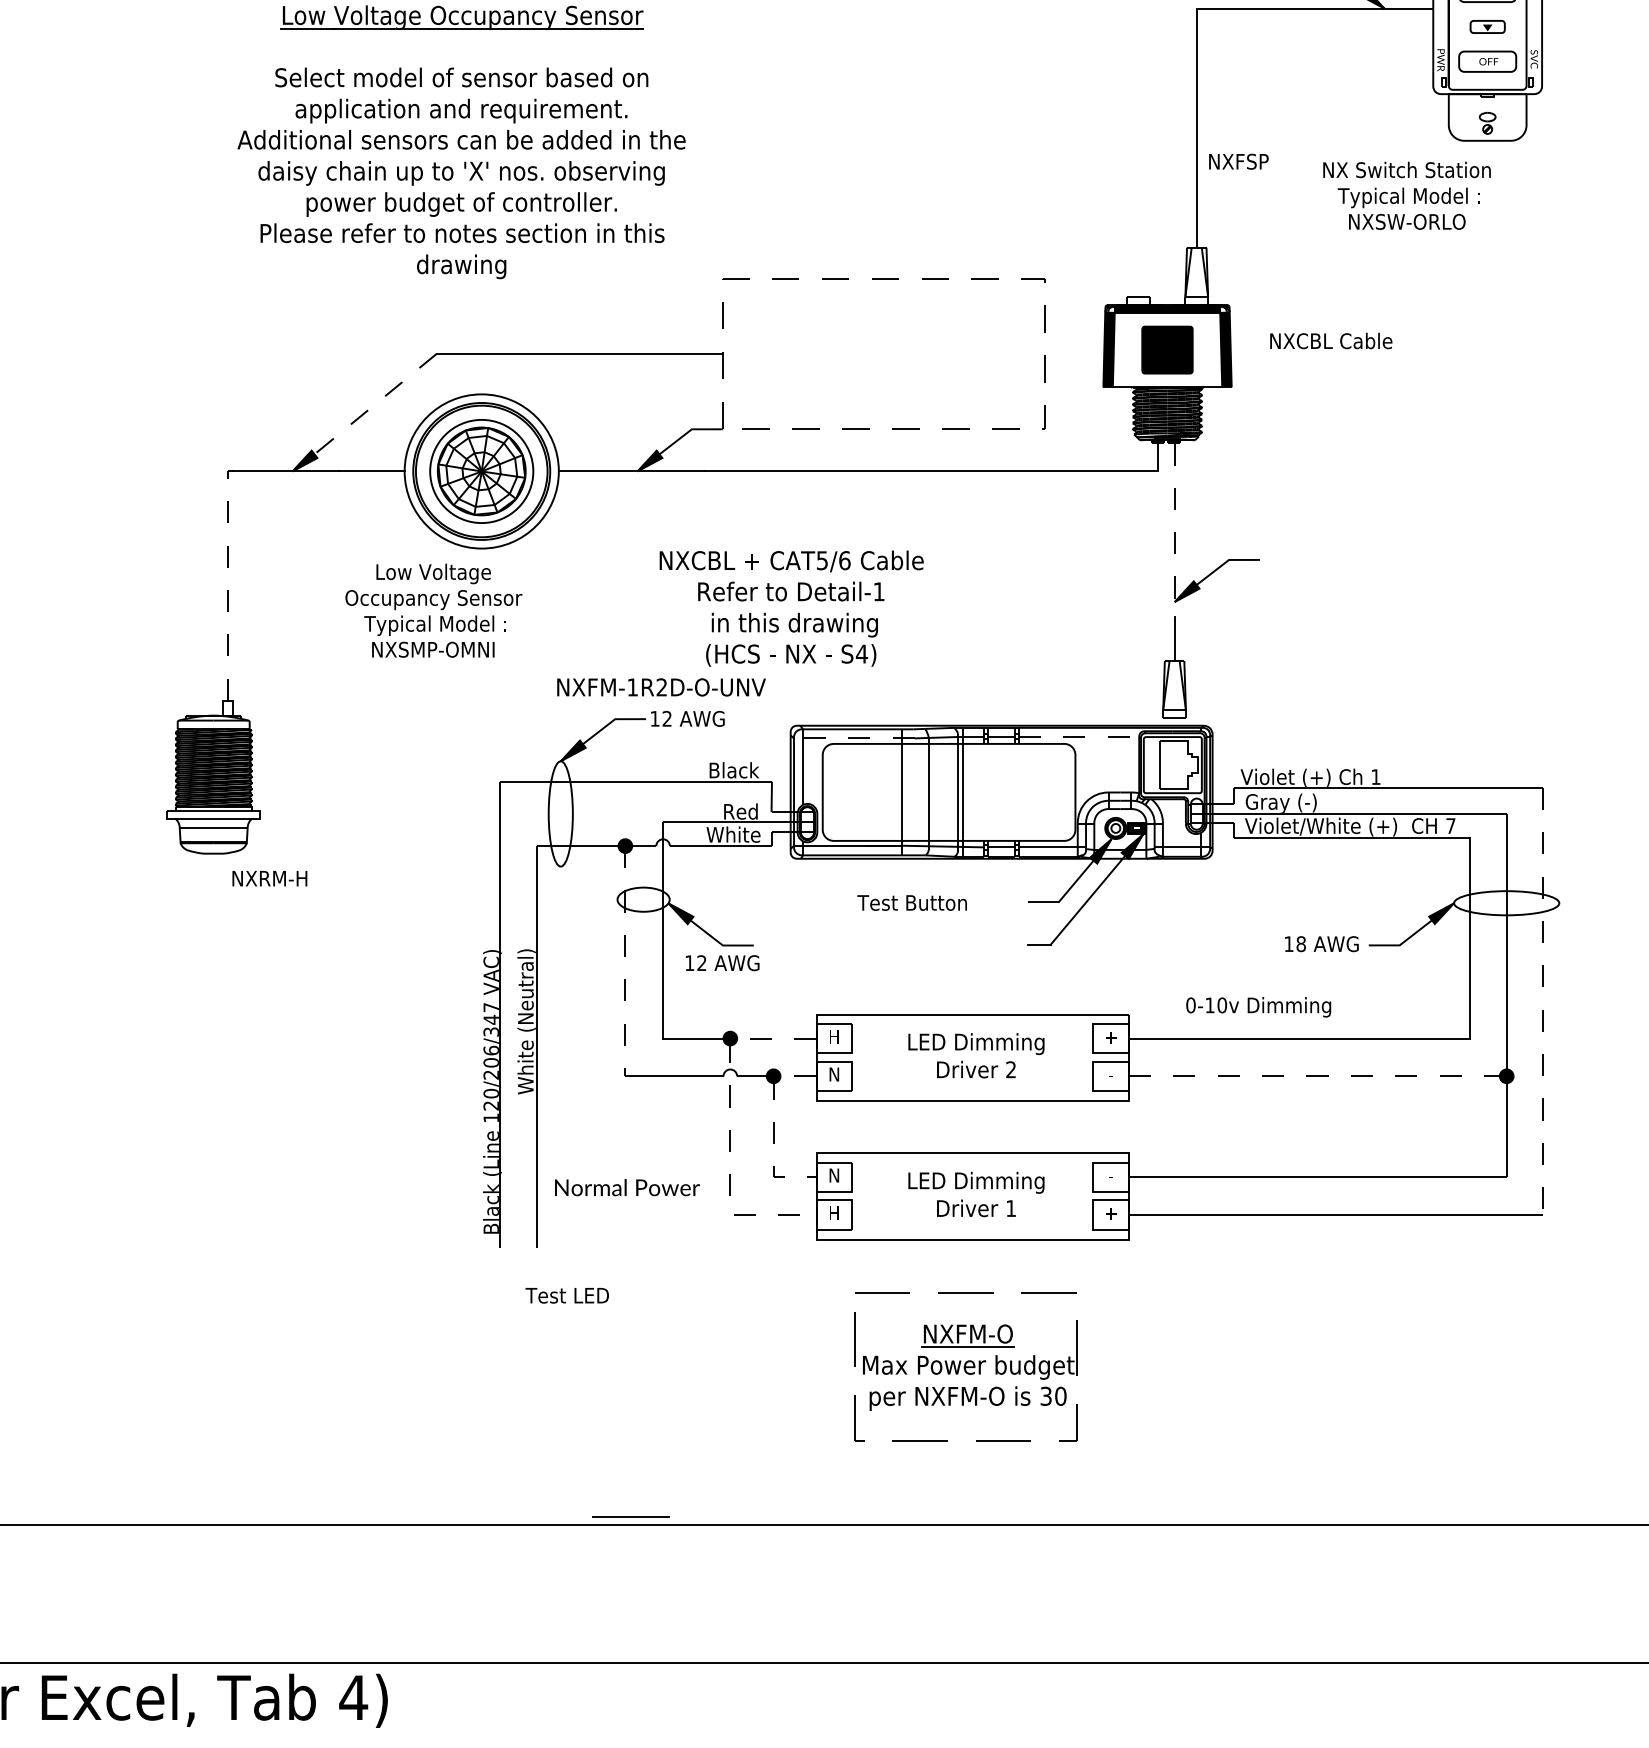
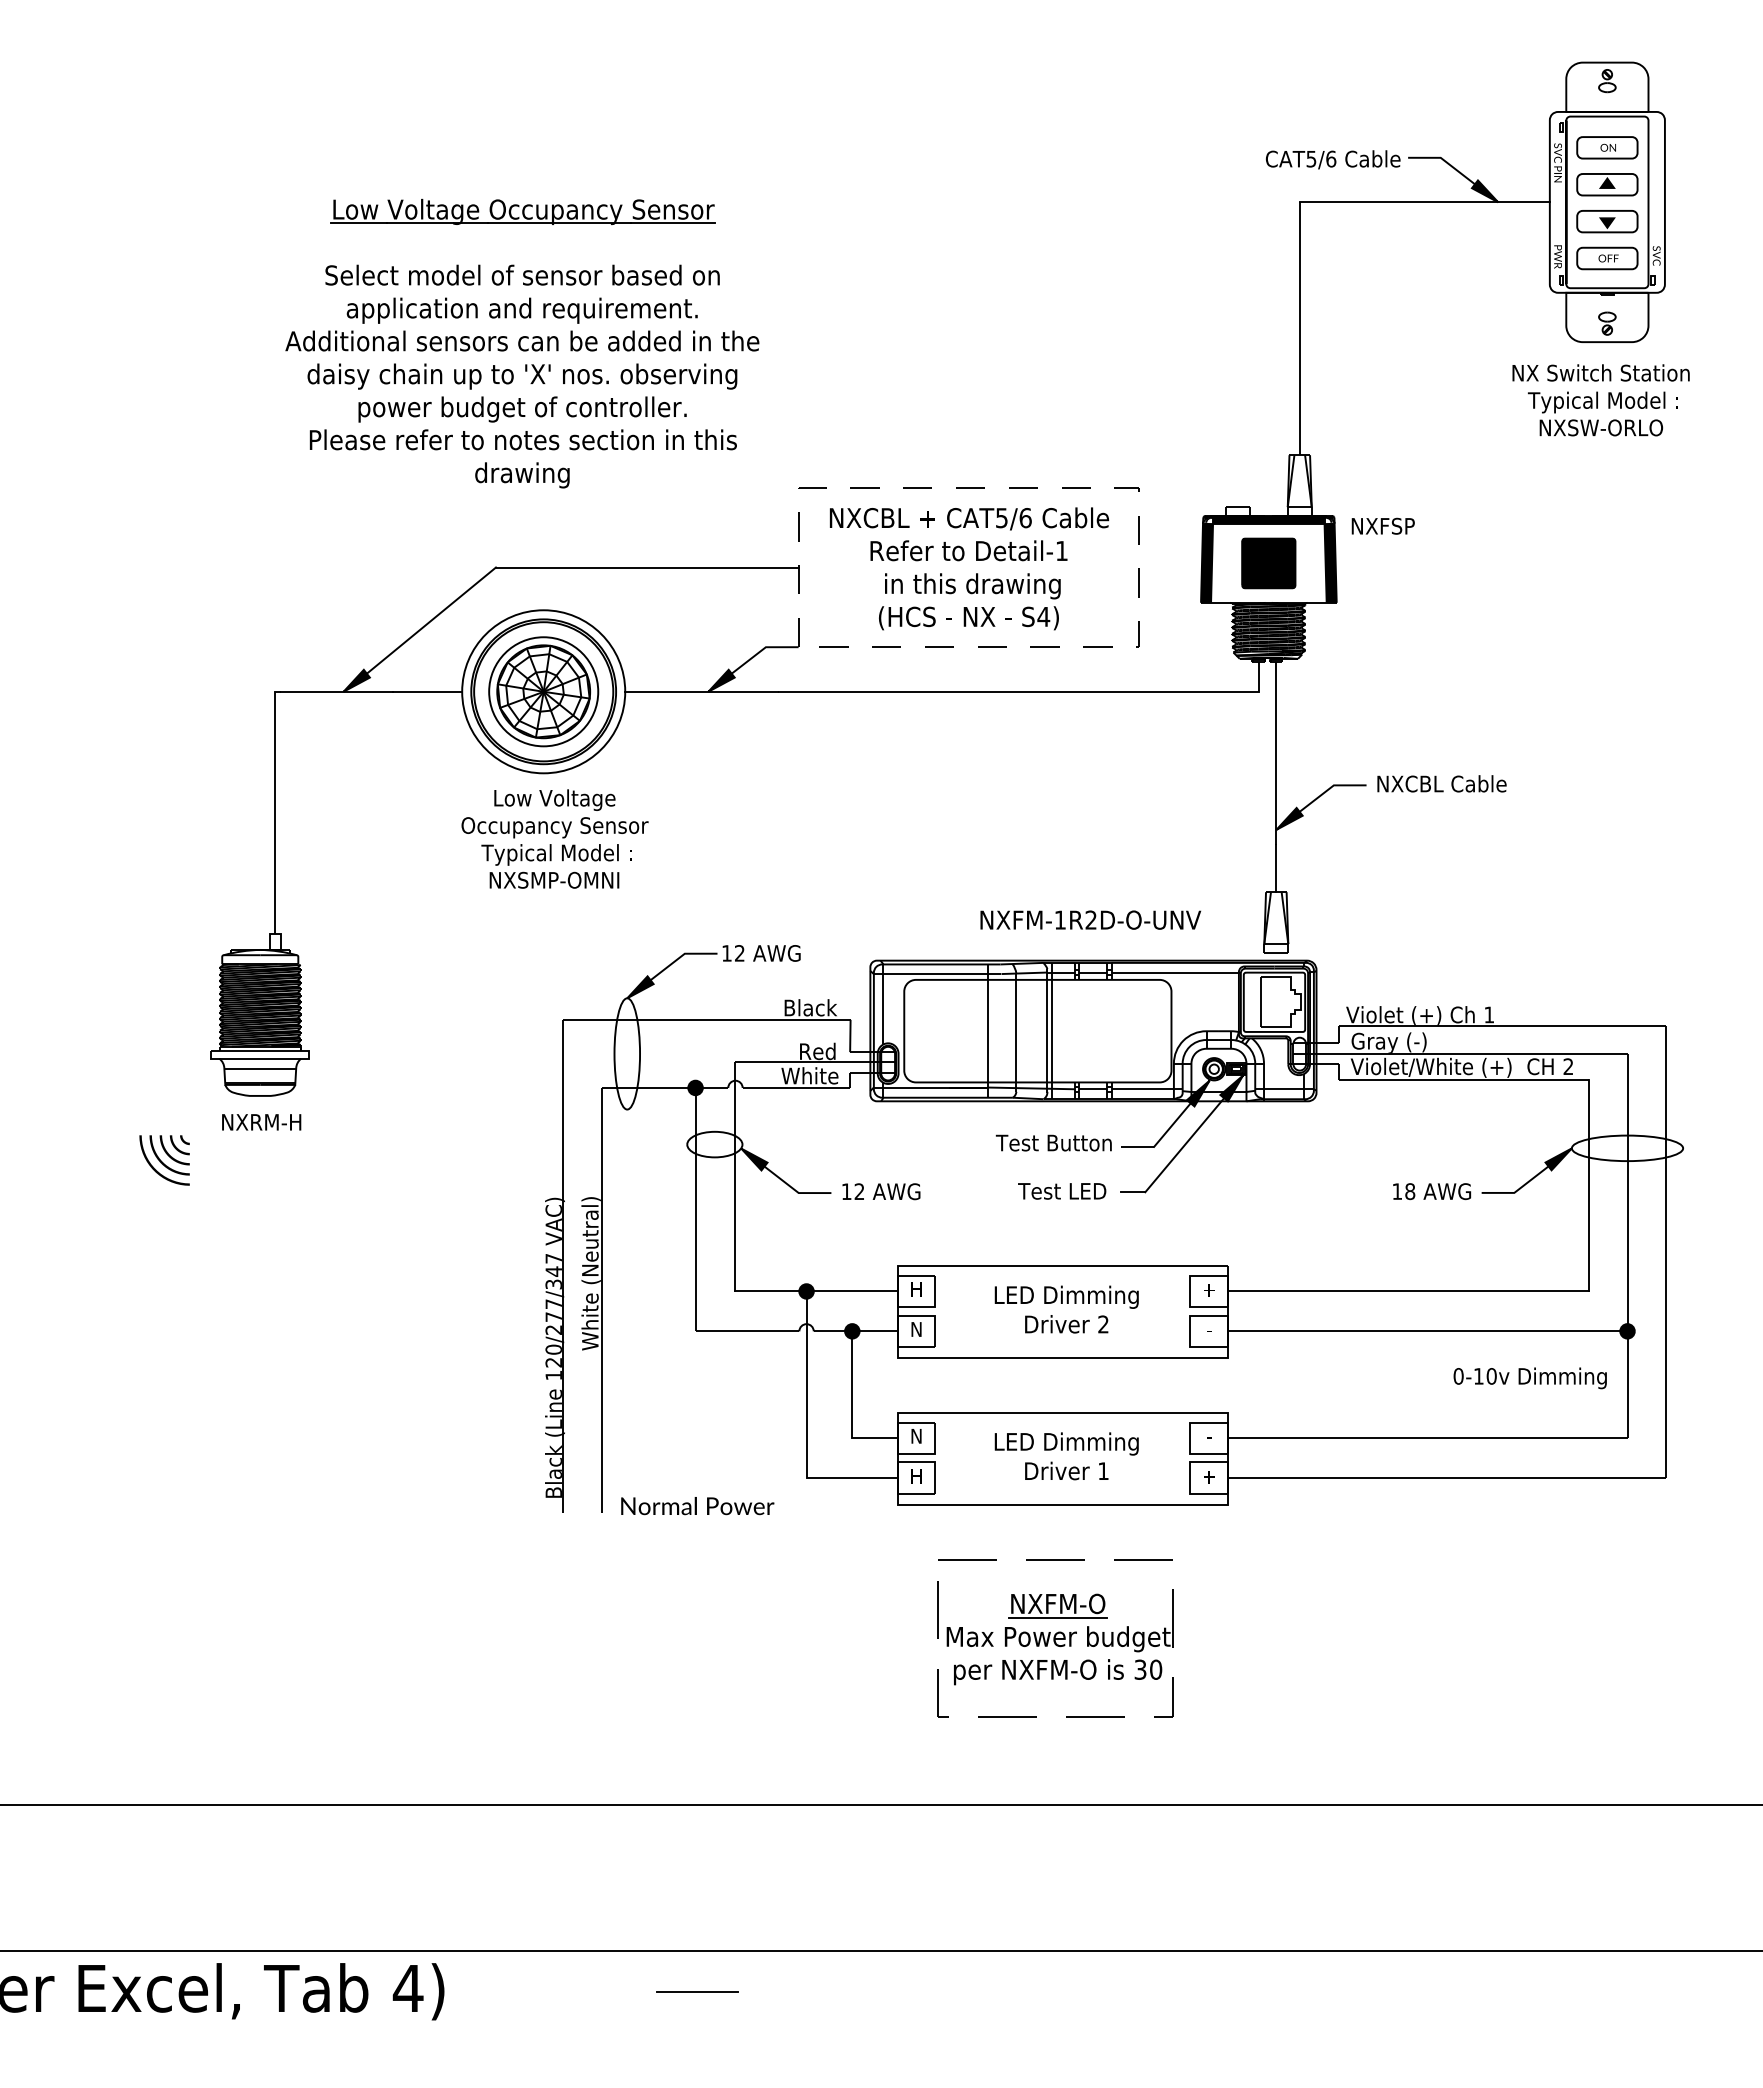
part: (1487, 26) -> (1607, 221), size x1.67
text: (1238, 161) -> (1382, 525), moved
text: (1406, 195) -> (1600, 400), moved
text: (1330, 340) -> (1441, 783), moved
line: (375, 404) -> (431, 620), dashed -> solid
line: (1174, 529) -> (1276, 753), dashed -> solid
line: (228, 582) -> (275, 809), dashed -> solid
text: (791, 608) -> (969, 568), moved
text: (433, 610) -> (554, 838), moved
text: (661, 686) -> (1090, 919), moved
line: (1079, 736) -> (1175, 972), dashed -> solid
line: (854, 738) -> (937, 974), dashed -> solid
text: (1450, 825) -> (1568, 1066), 7 -> 2
text: (269, 878) -> (261, 1122), moved
text: (911, 902) -> (1053, 1142), moved
part: (123, 914) -> (164, 1160), added
line: (625, 961) -> (695, 1209), dashed -> solid
text: (722, 962) -> (881, 1191), moved
line: (1542, 1001) -> (1665, 1252), dashed -> solid
text: (1257, 1007) -> (1529, 1378), moved
text: (491, 1056) -> (553, 1310), 120/206/347 -> 120/277/347
line: (1317, 1076) -> (1427, 1331), dashed -> solid
line: (730, 1127) -> (806, 1385), dashed -> solid
line: (773, 1127) -> (852, 1385), dashed -> solid
text: (627, 1188) -> (697, 1506), moved
text: (567, 1295) -> (1062, 1191), moved
line: (630, 1516) -> (697, 1991), moved

